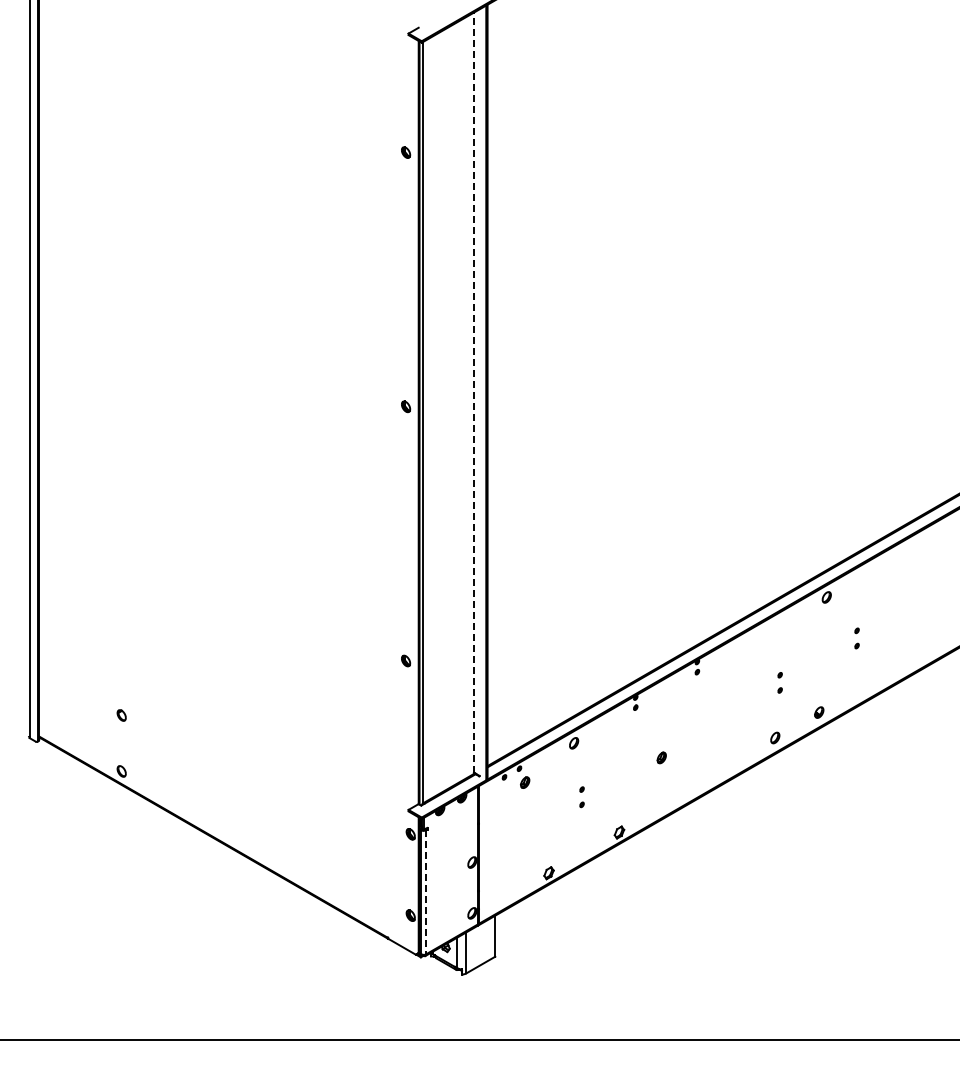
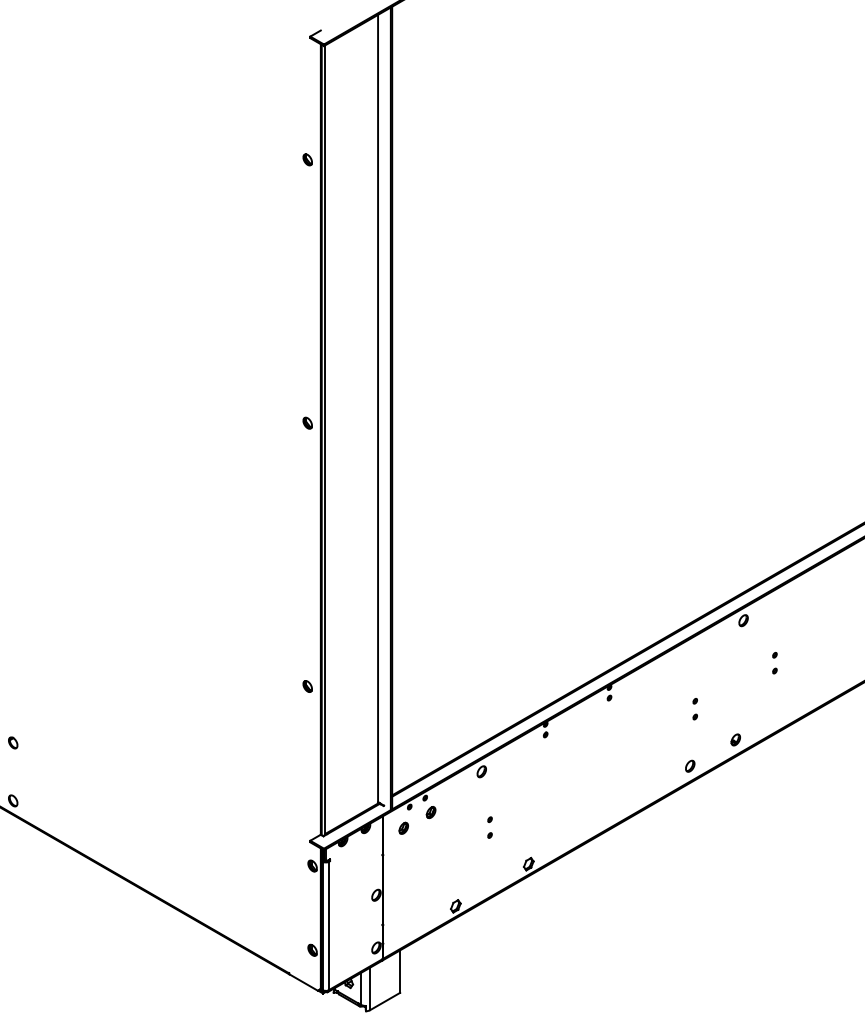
line: (473, 392) -> (377, 408), dashed -> solid
part: (661, 757) -> (403, 827), moved
line: (426, 892) -> (328, 926), dashed -> solid

